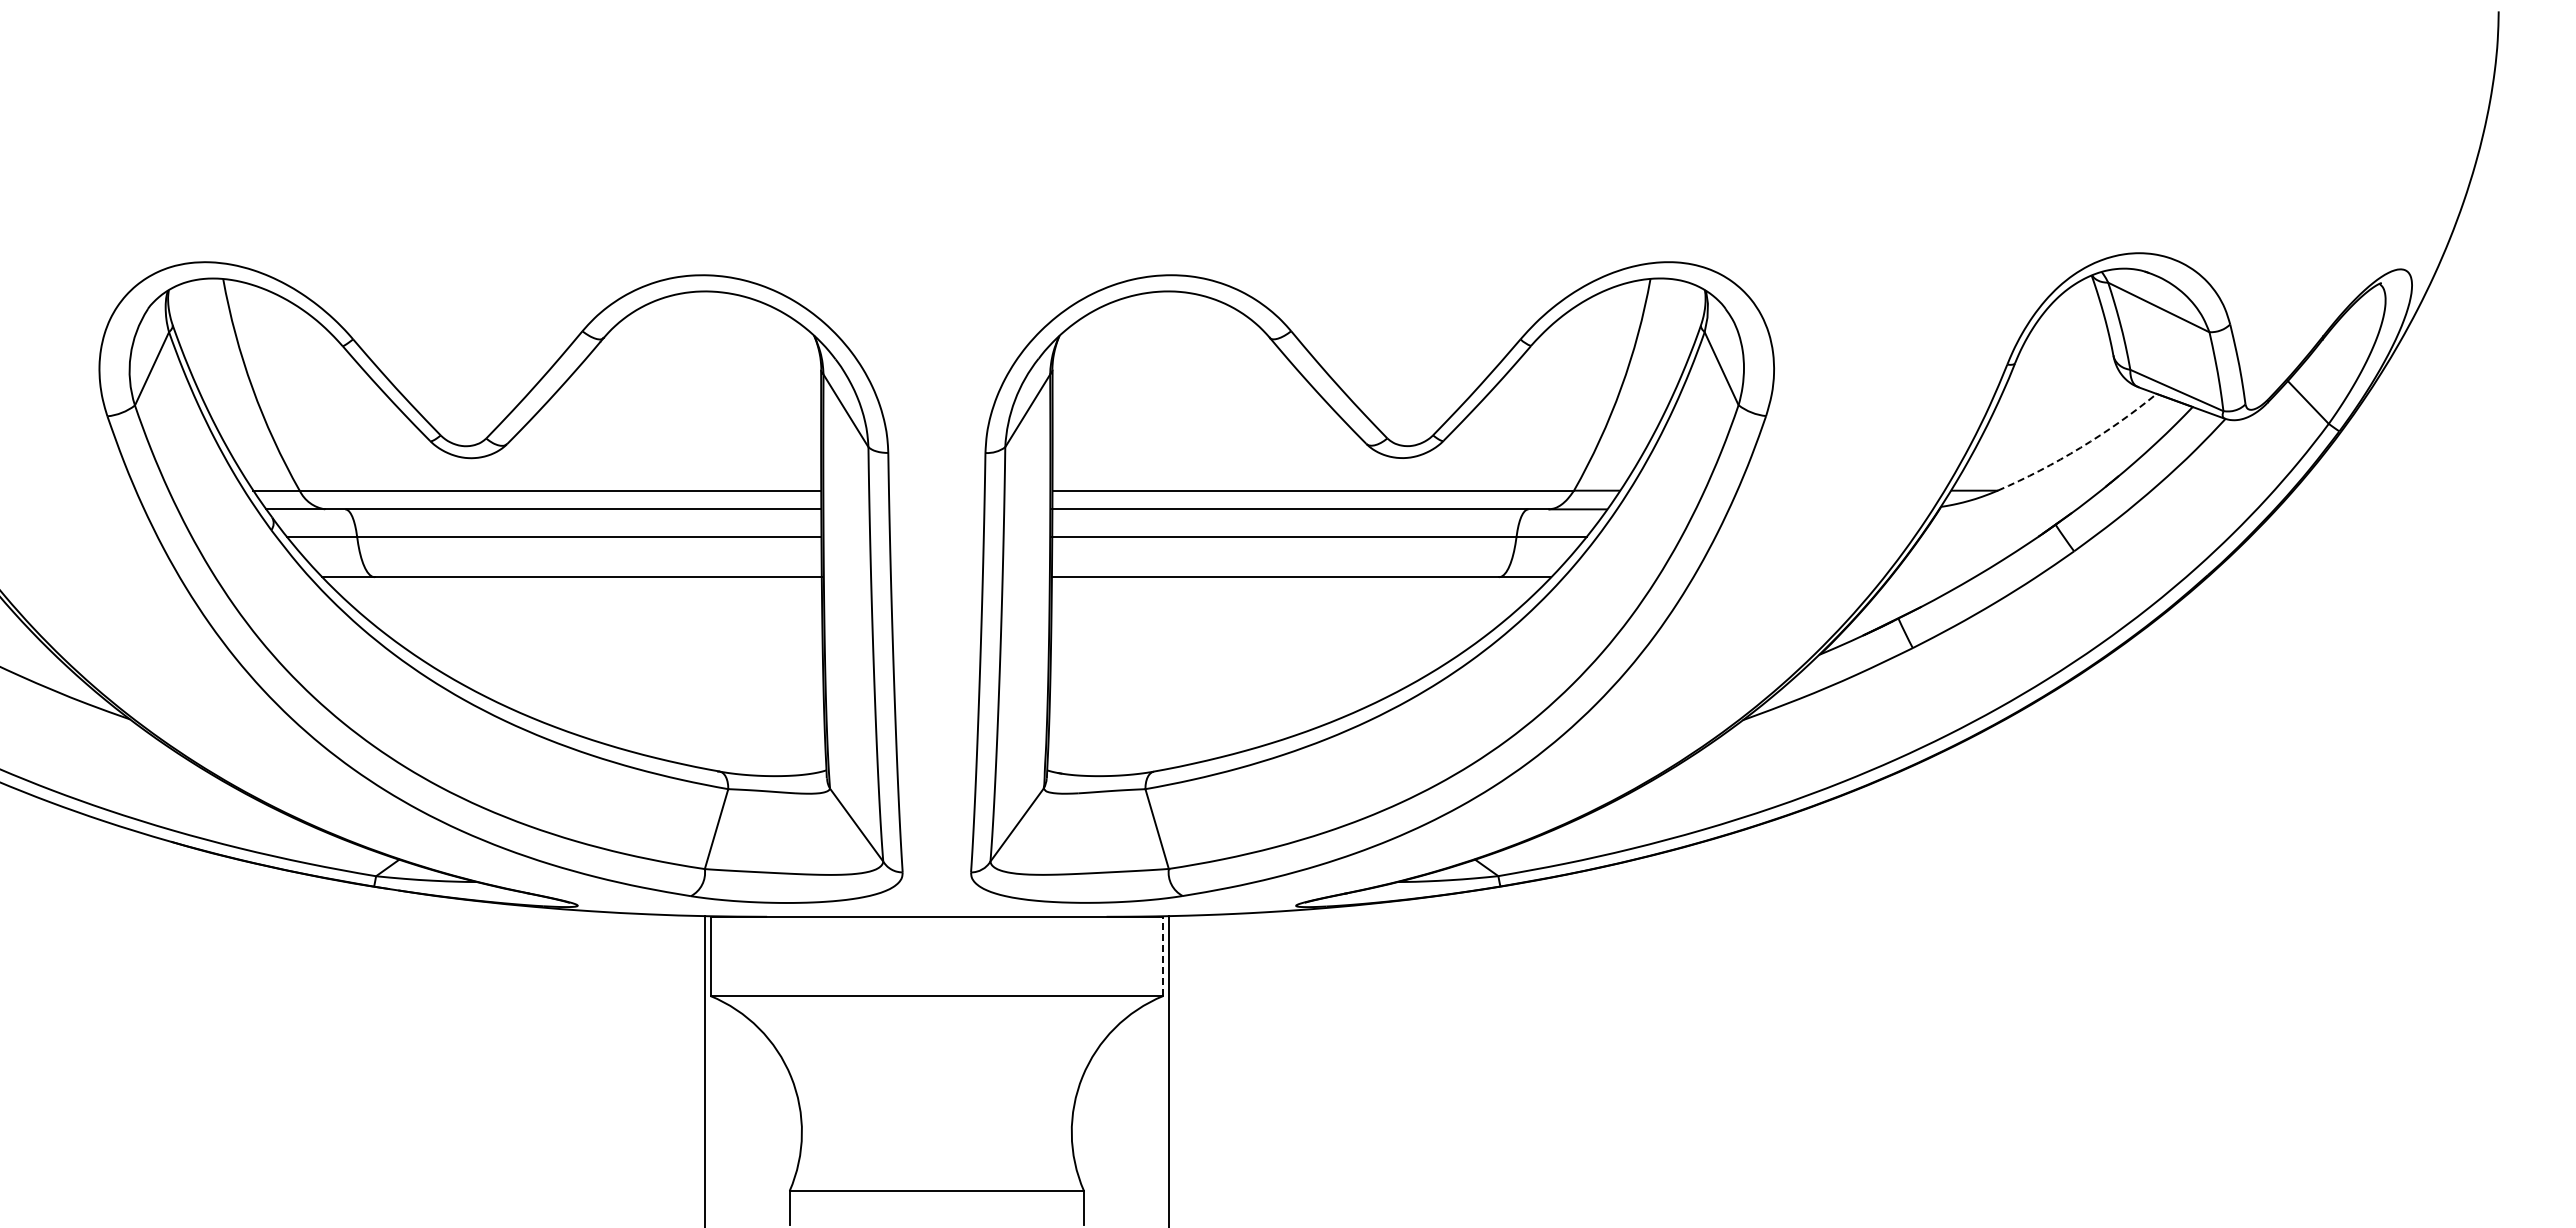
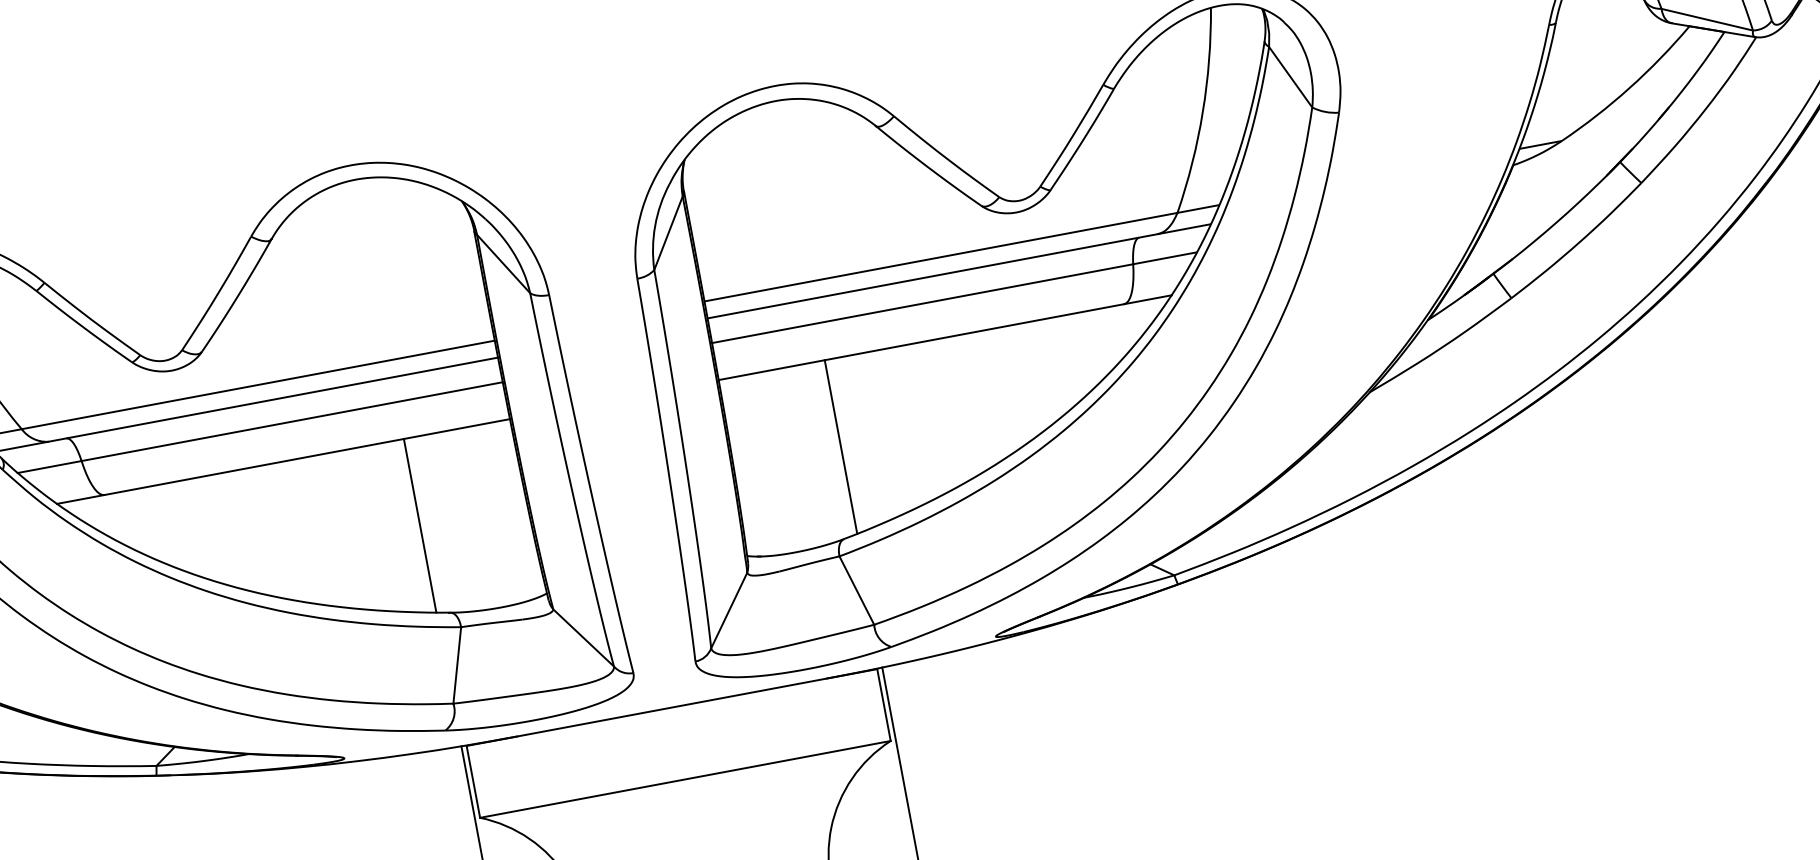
arc: (2080, 447) -> (1629, 87), dashed -> solid
line: (704, 672) -> (419, 525), added
line: (1168, 672) -> (840, 446), added
line: (1163, 956) -> (884, 705), dashed -> solid

